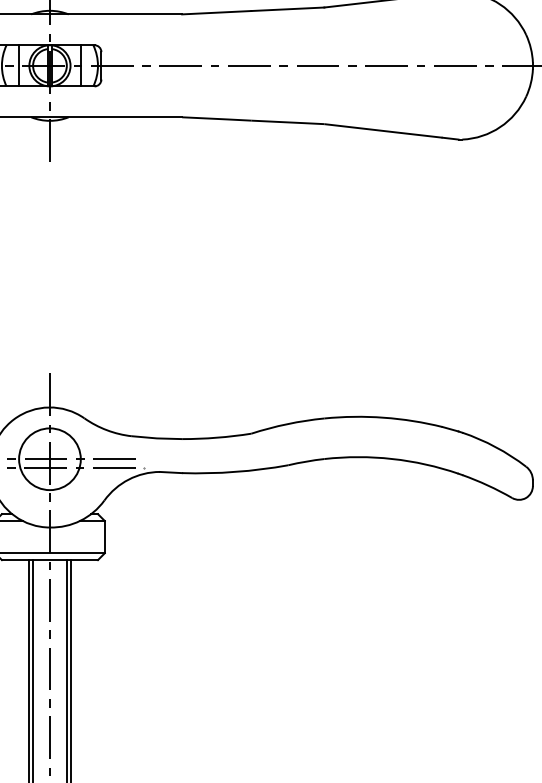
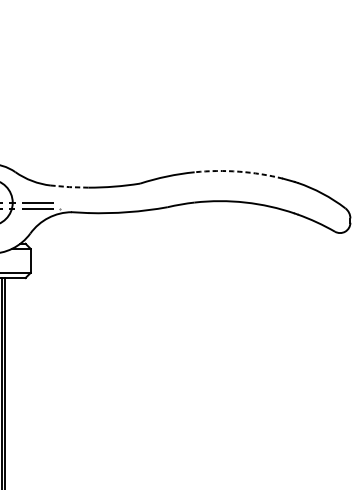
arc: (383, 417) -> (238, 171), solid -> dashed
line: (156, 438) -> (69, 187), solid -> dashed

